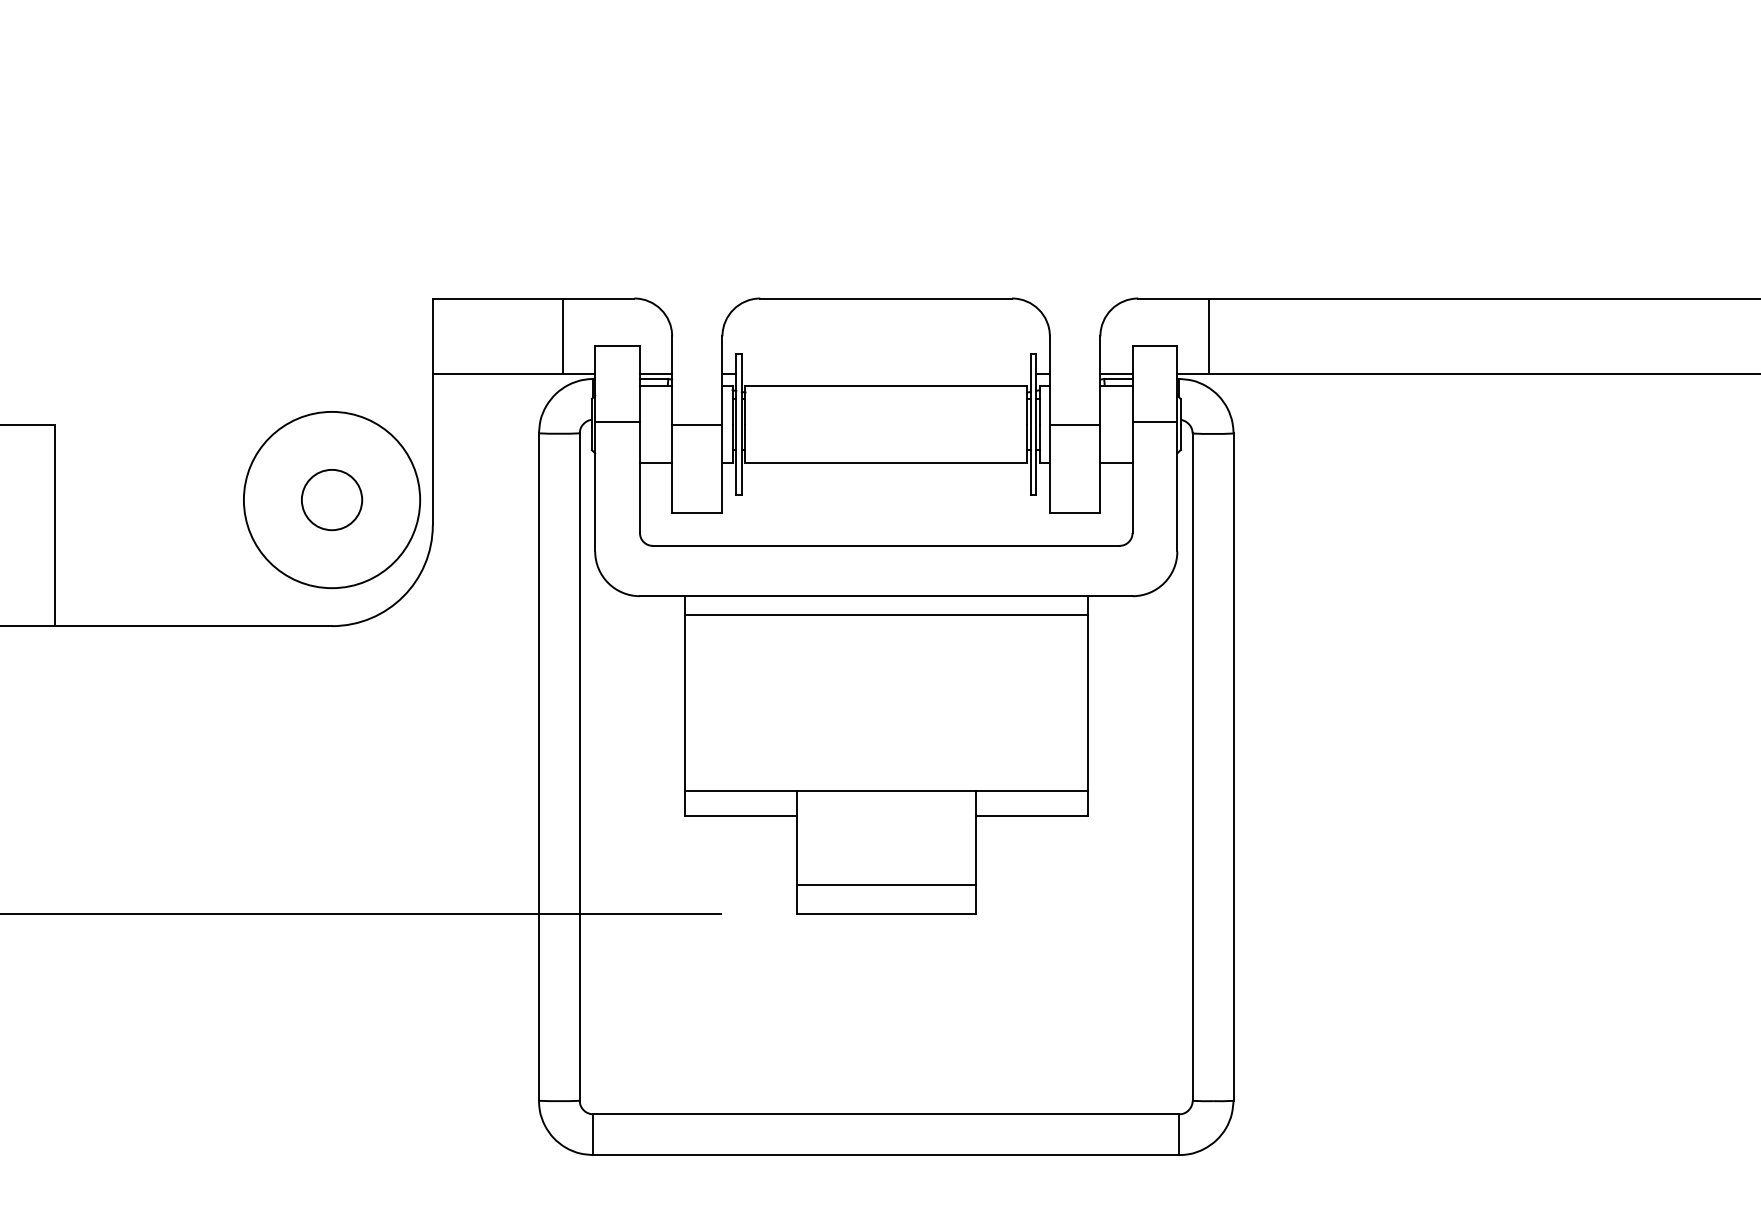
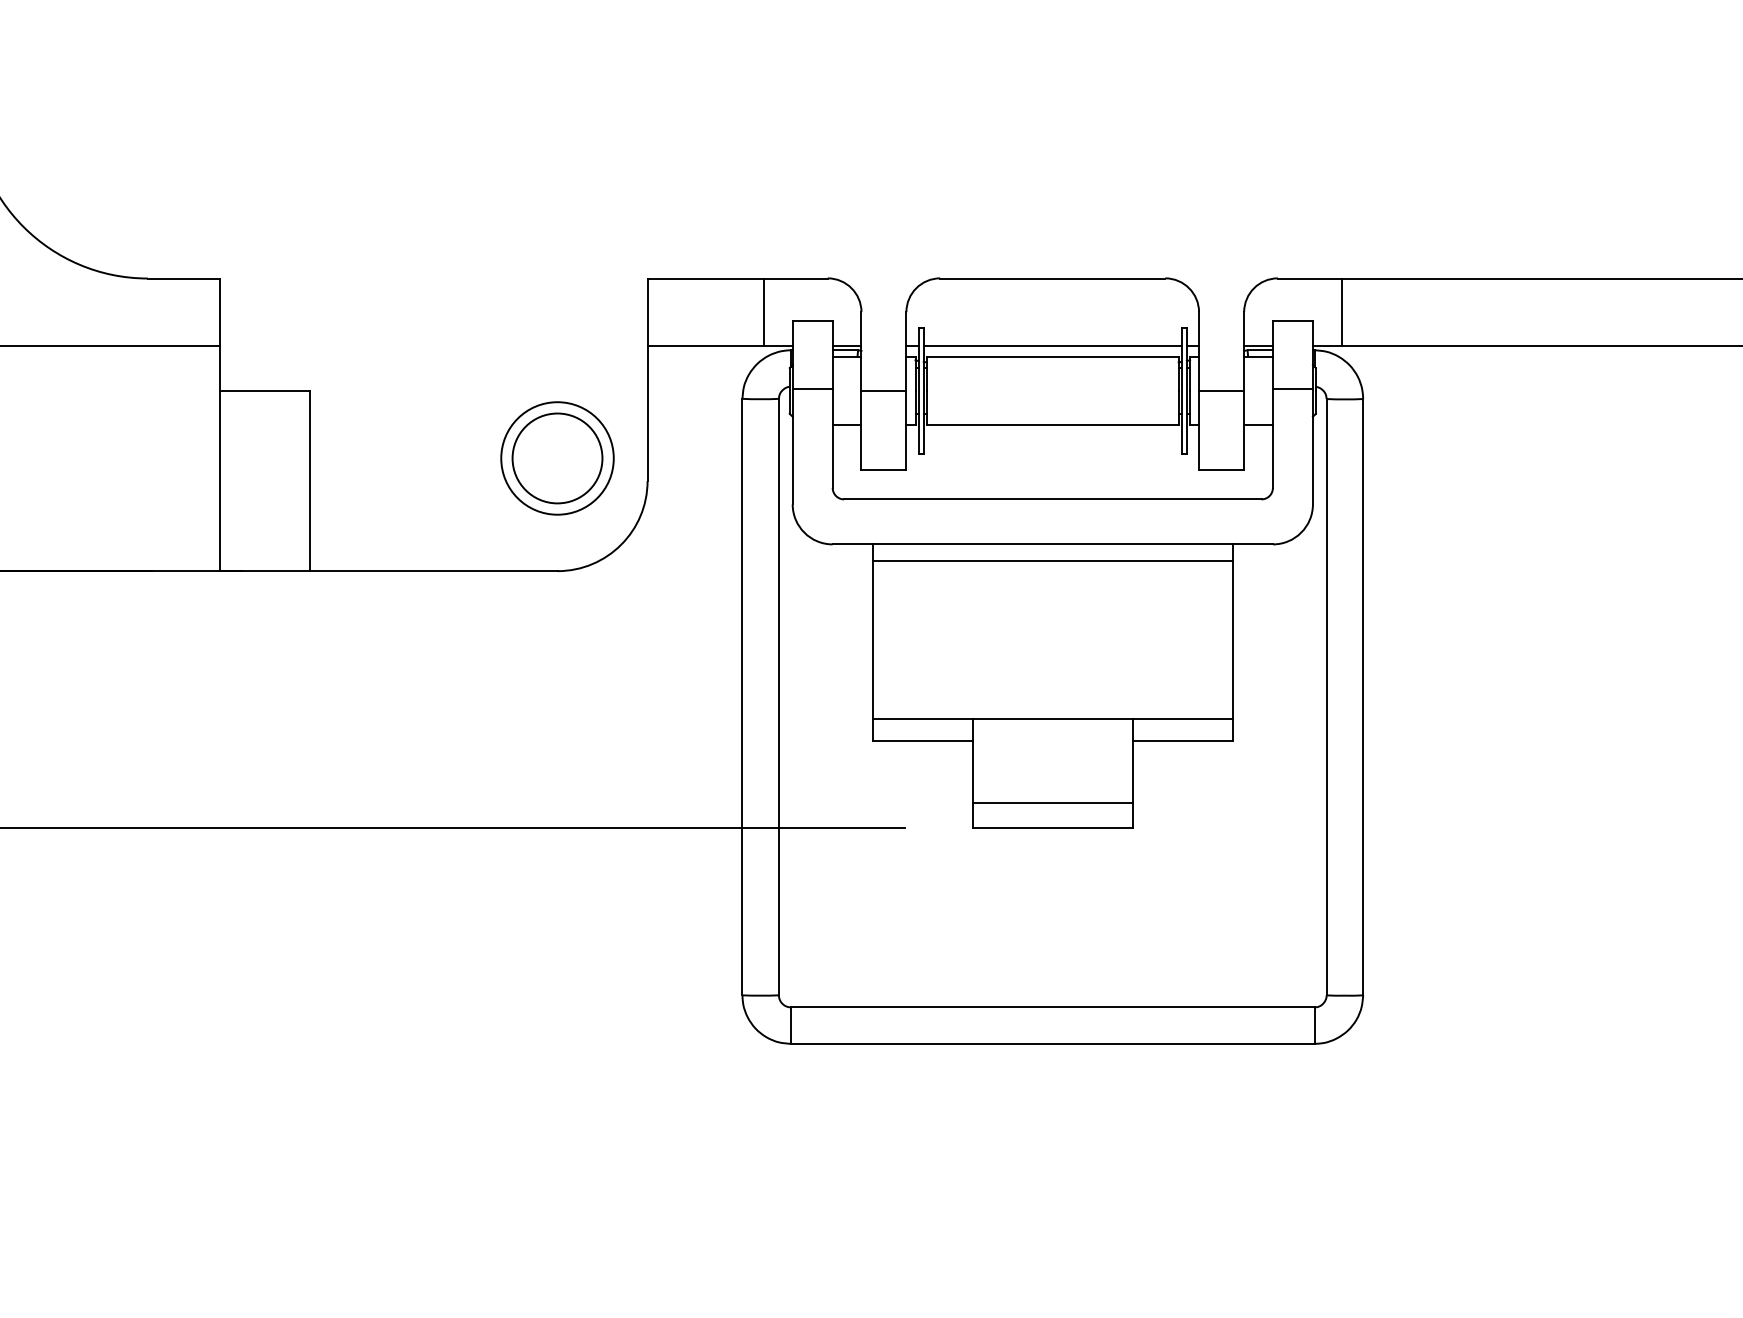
line: (885, 373) -> (1052, 345), added
circle: (332, 500) -> (557, 458), size x0.71
circle: (332, 500) -> (557, 458), size x1.67

